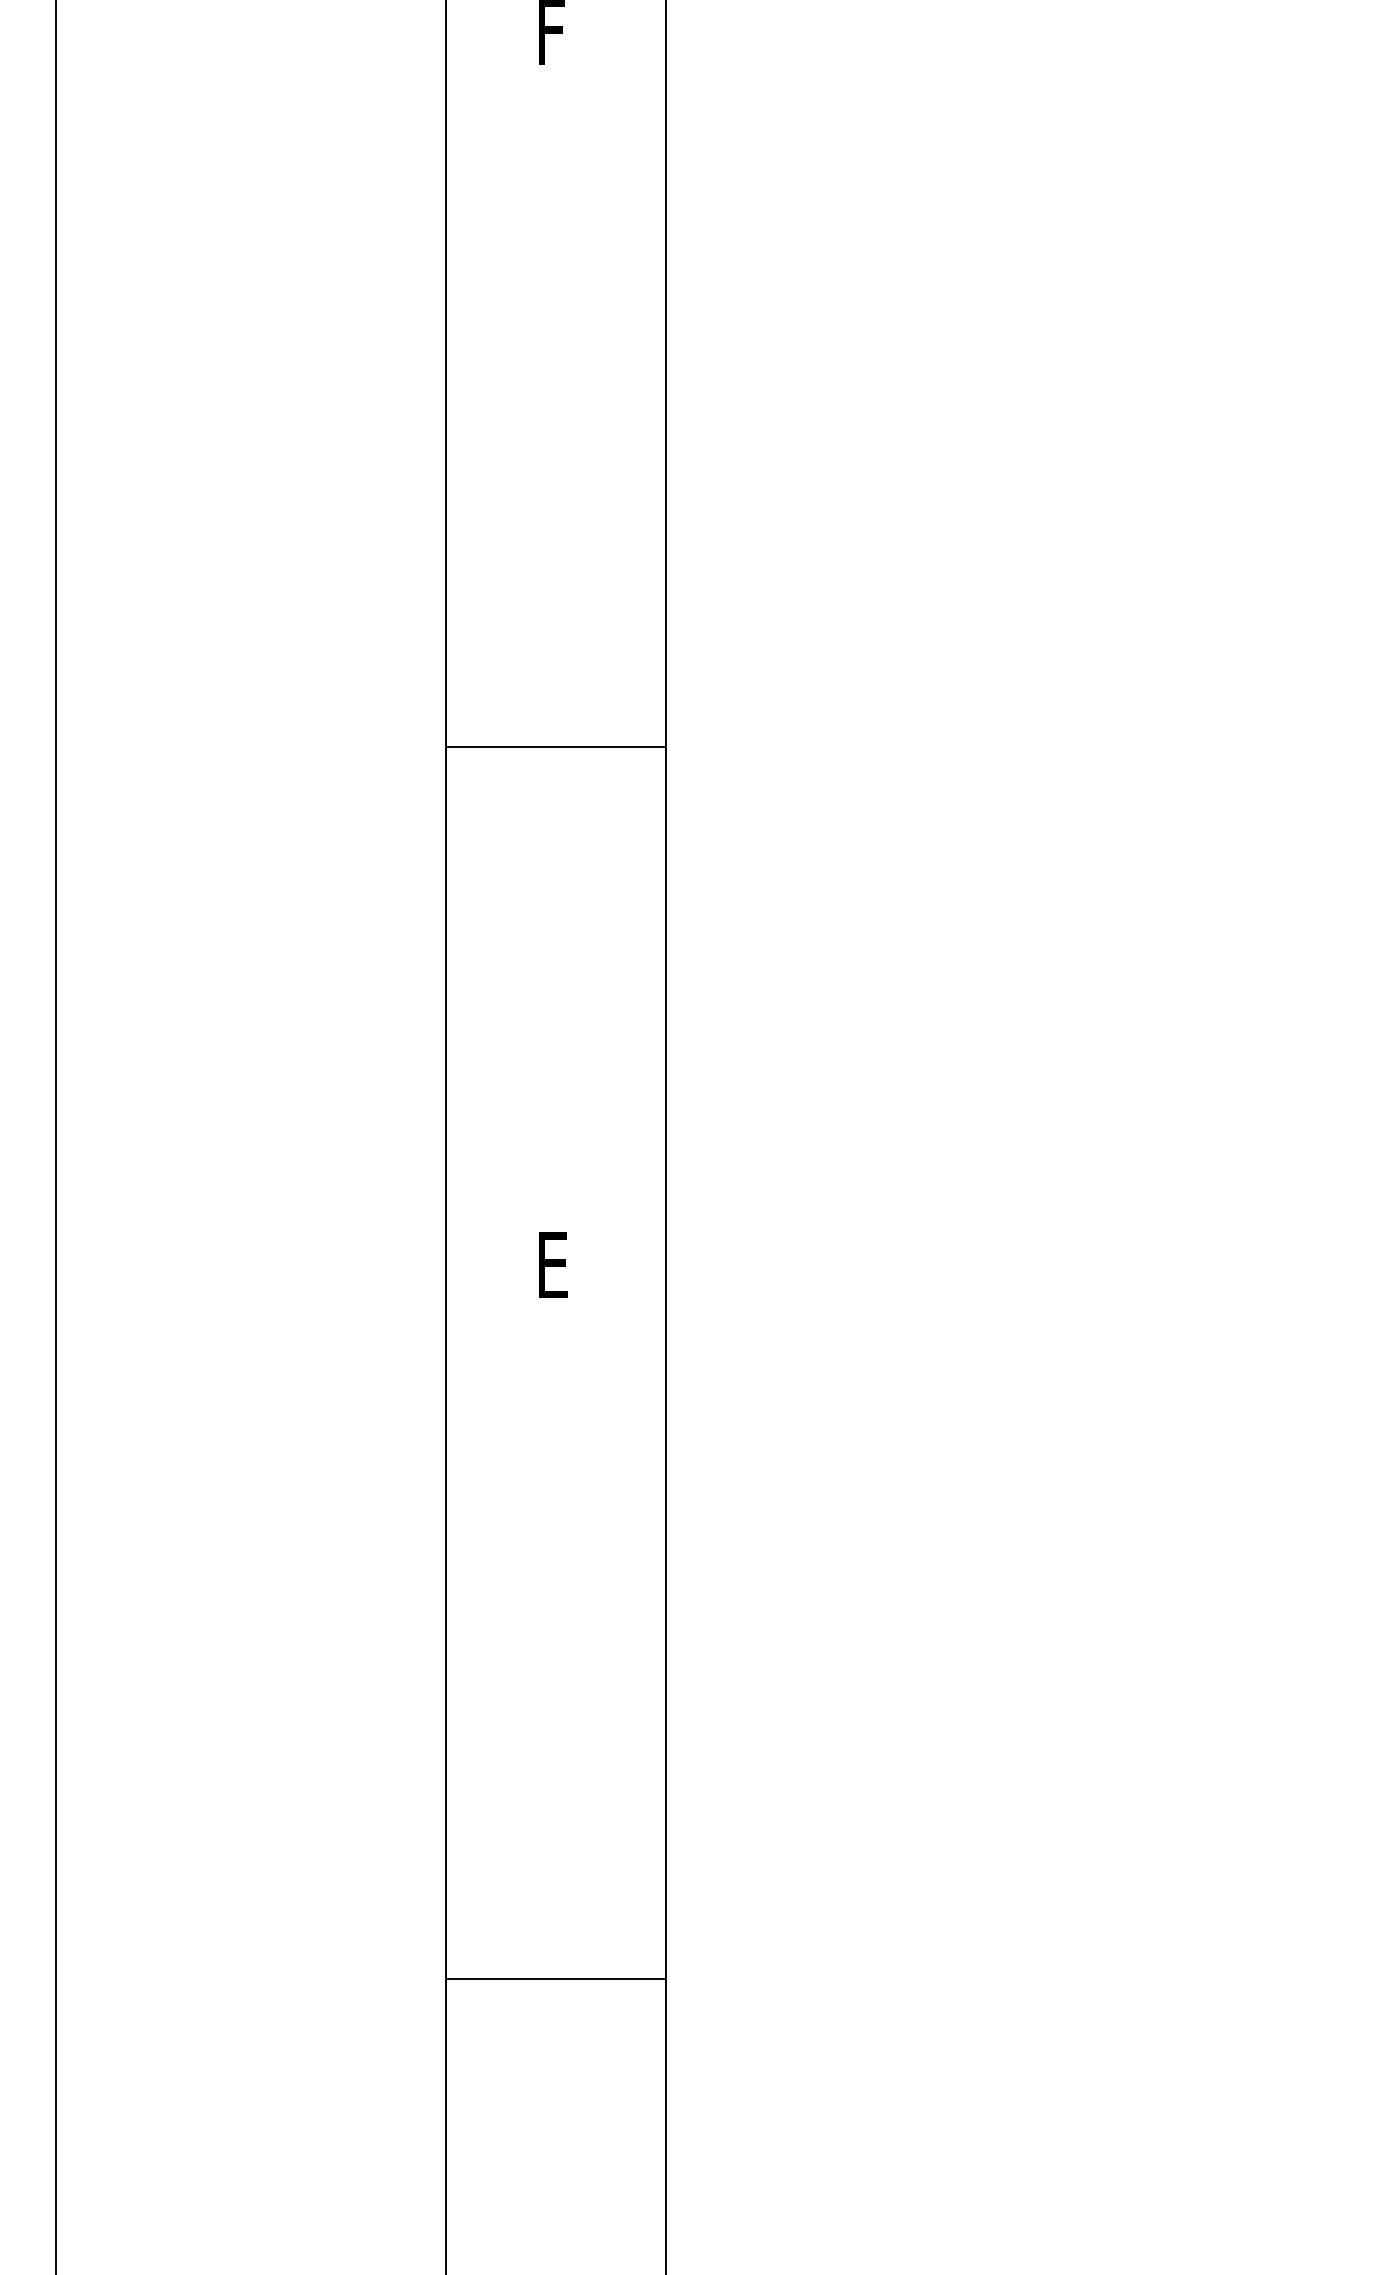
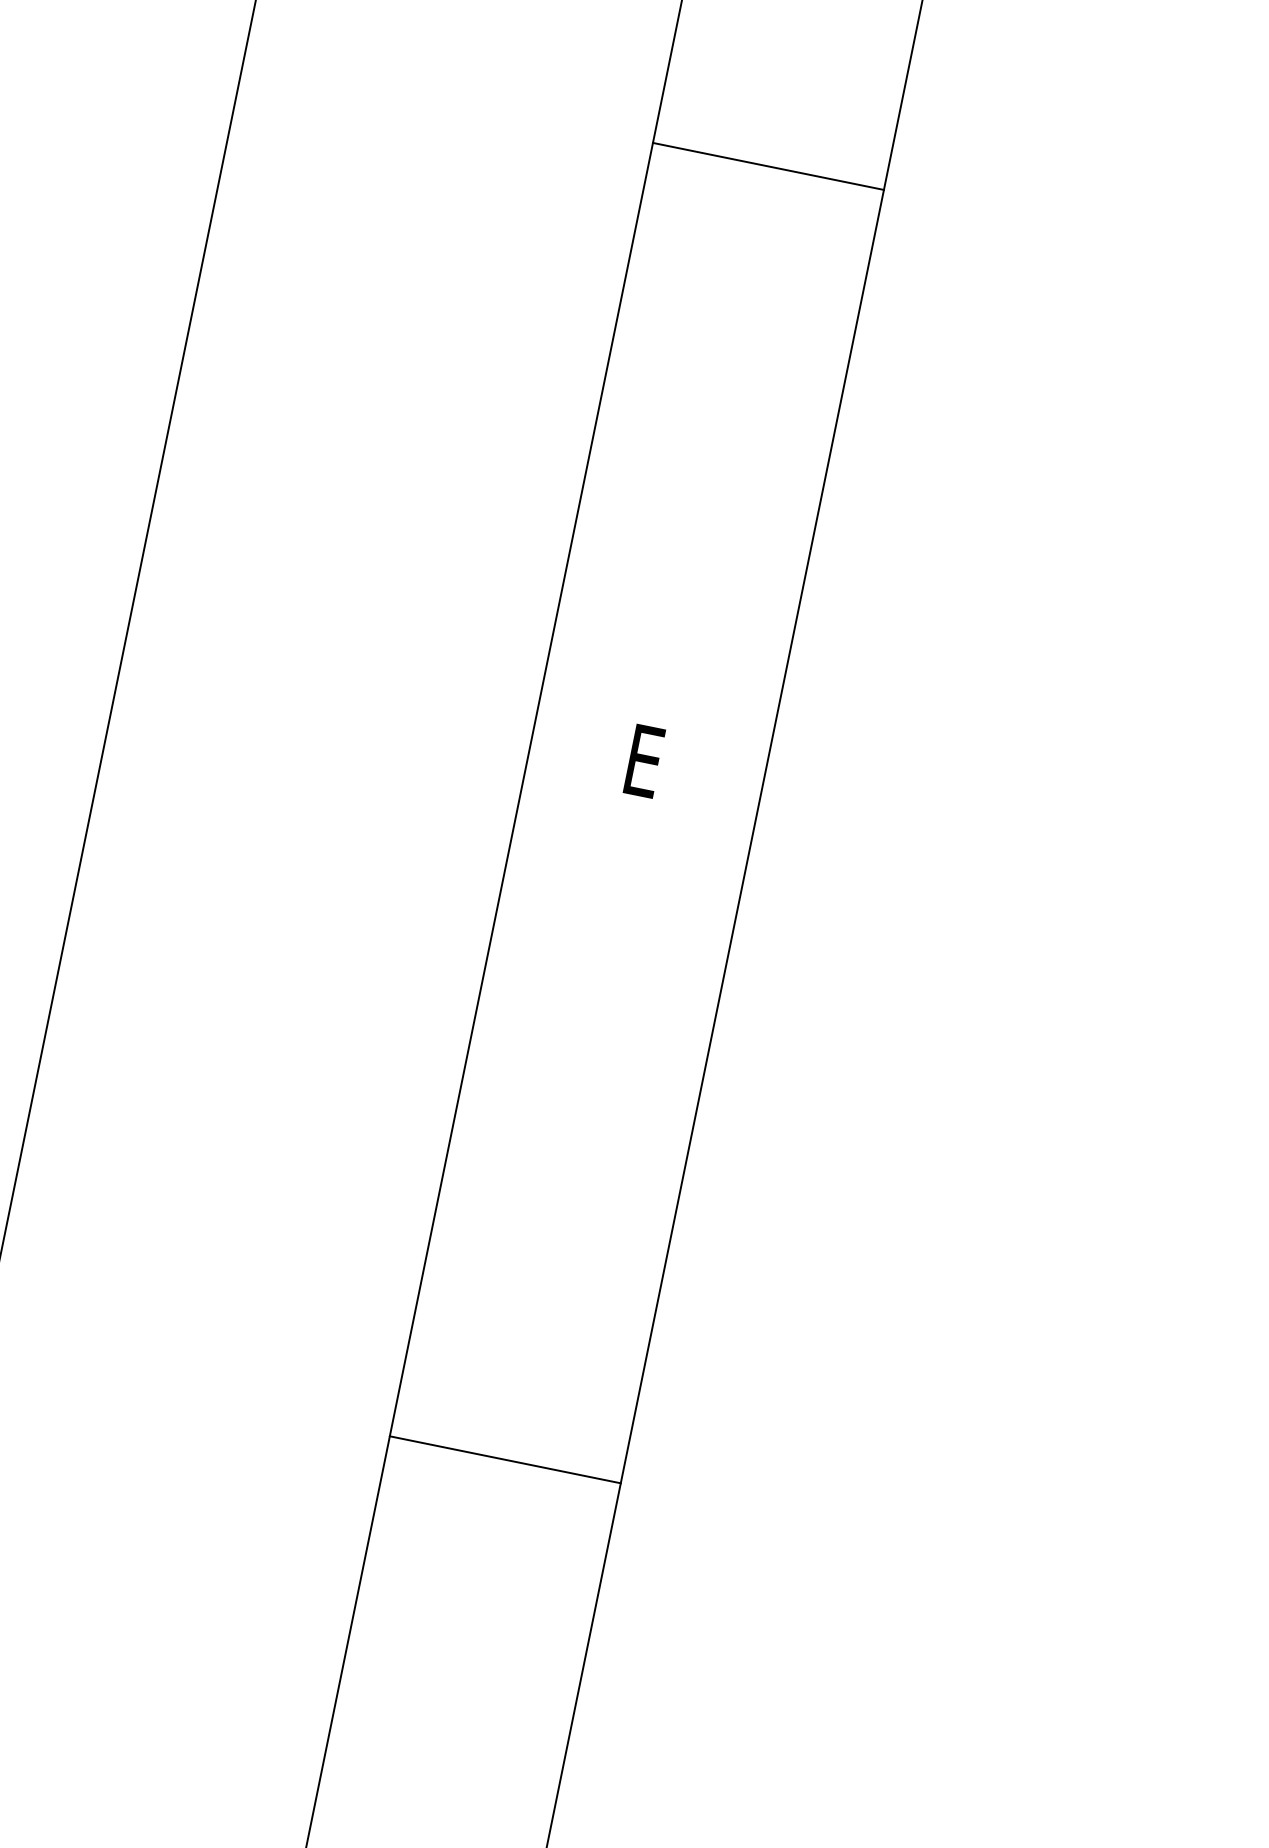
line: (555, 746) -> (768, 166), moved
line: (555, 1979) -> (504, 1460), moved

